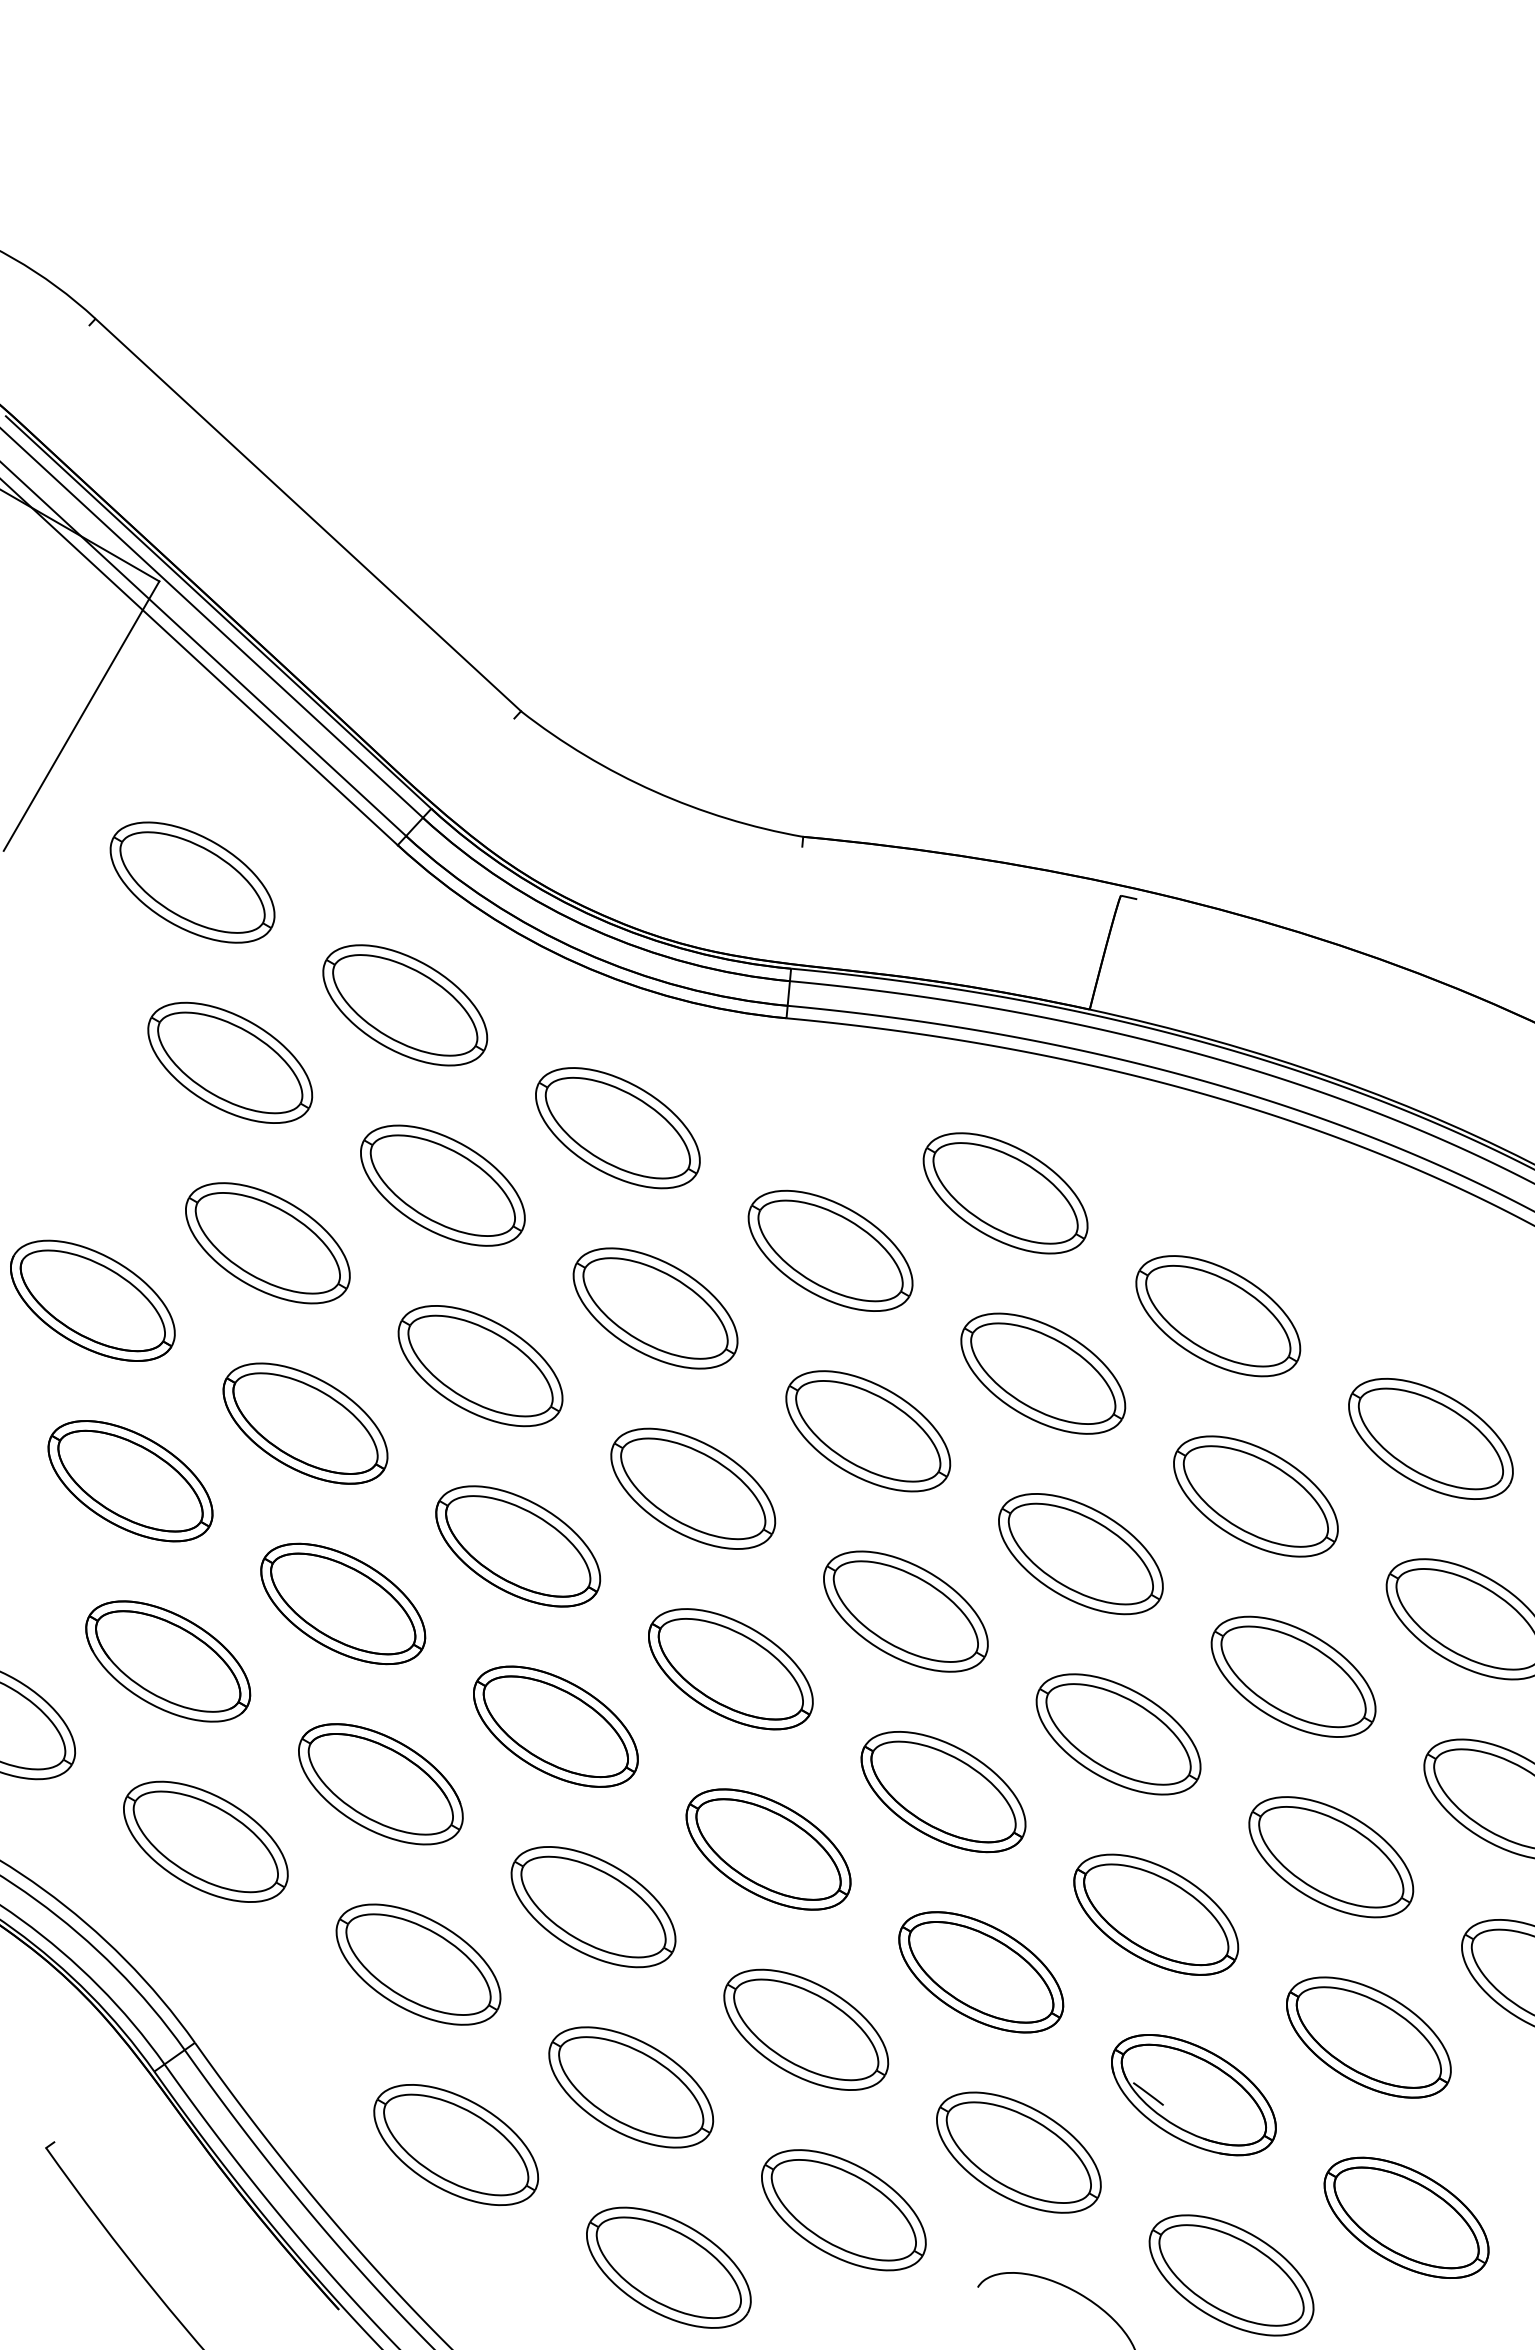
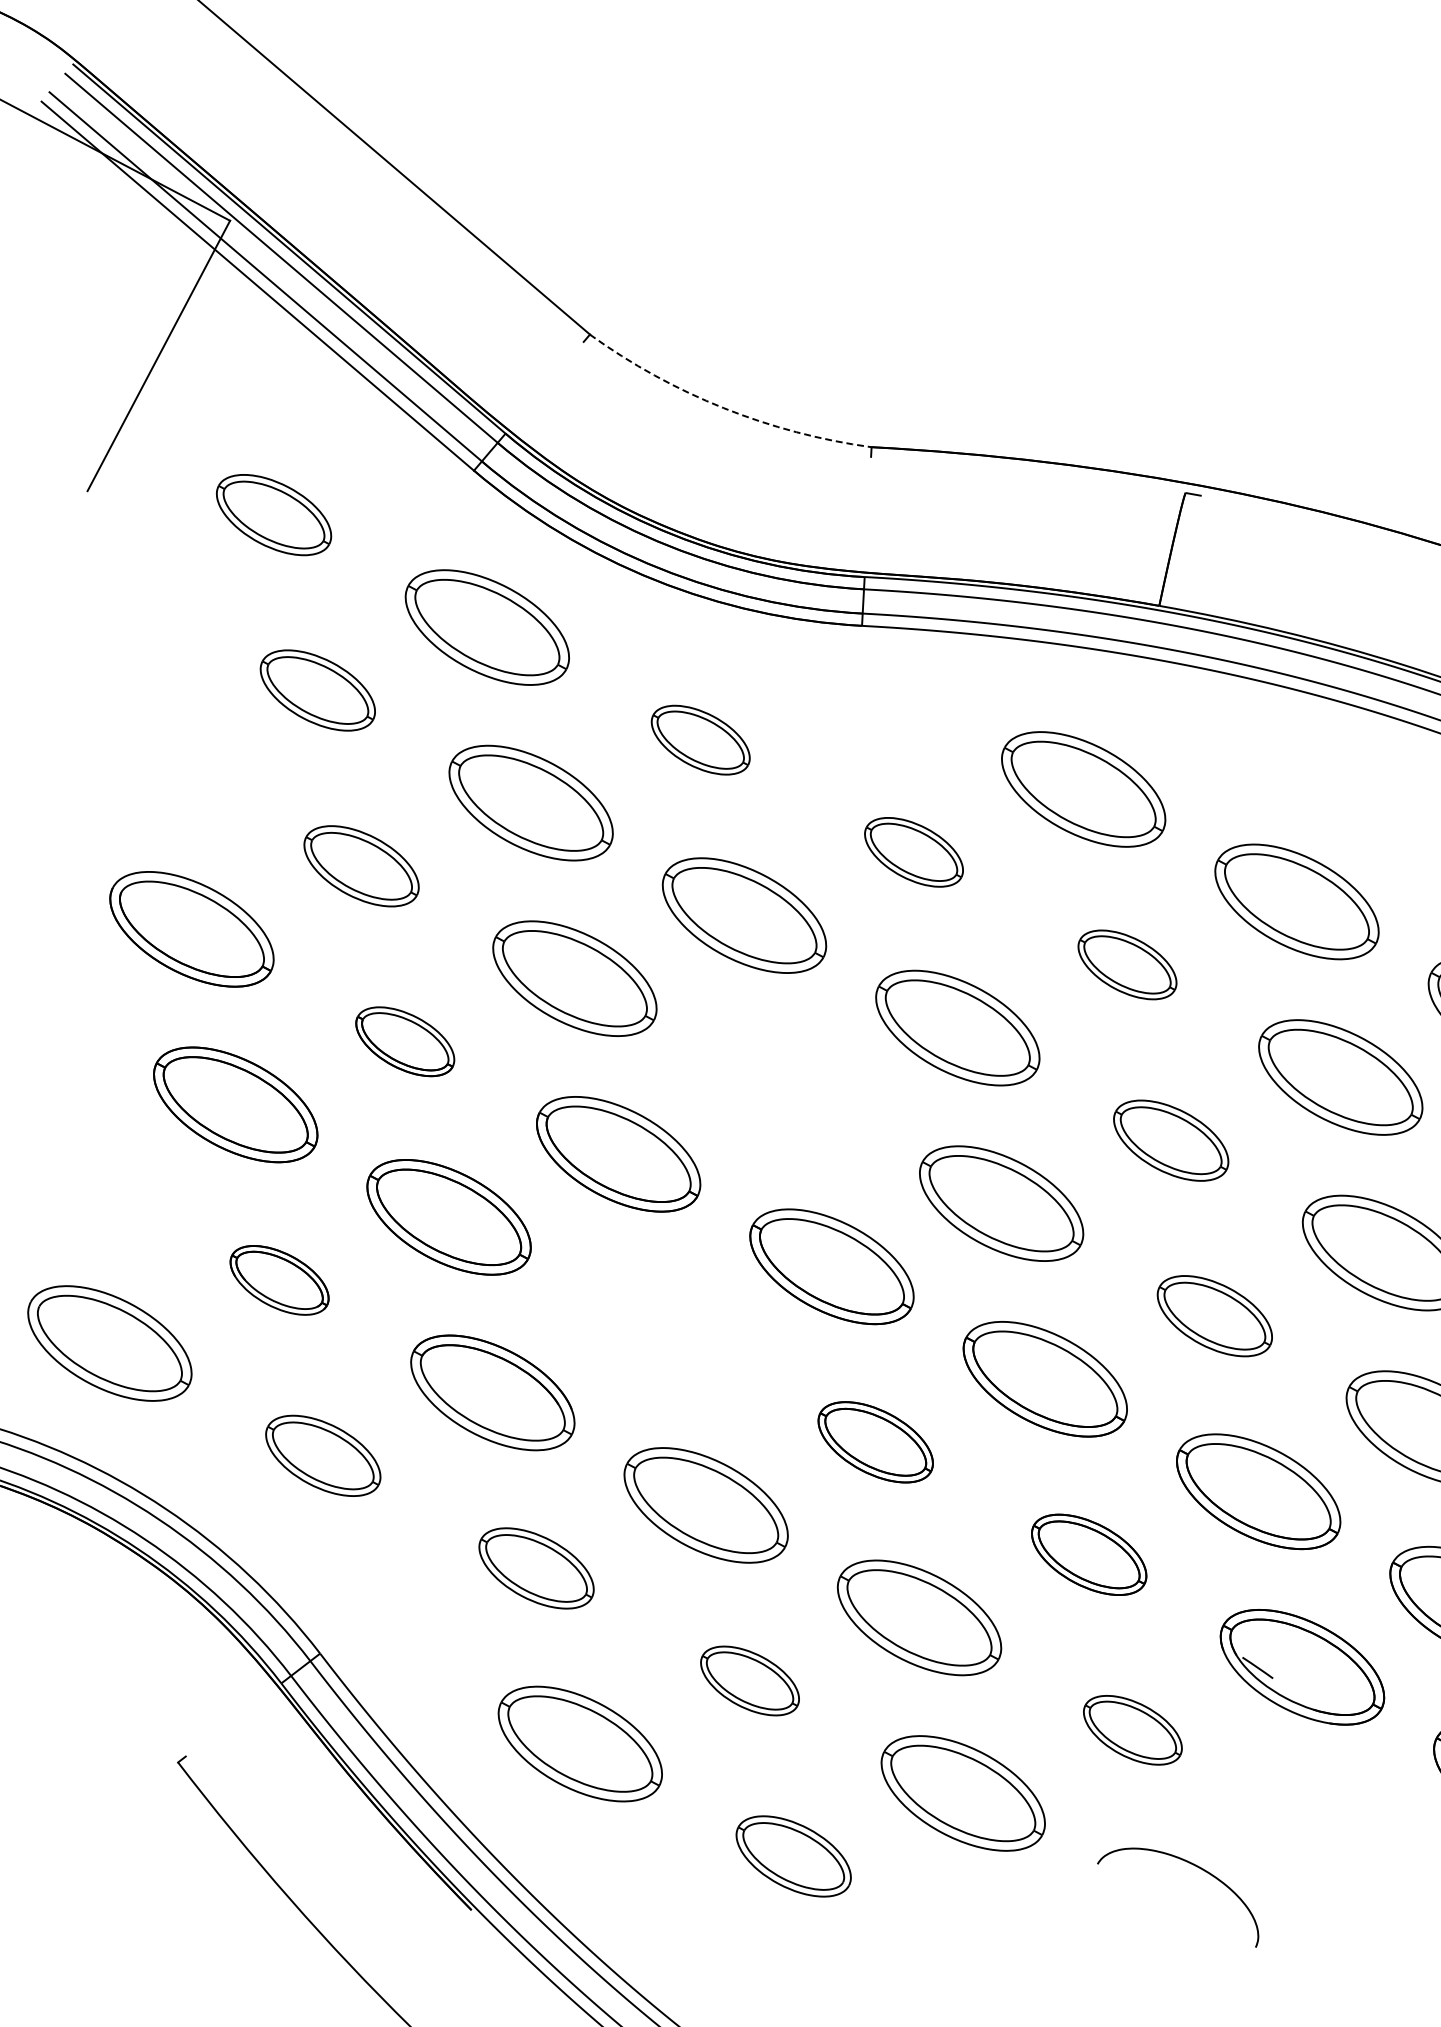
arc: (654, 791) -> (723, 408), solid -> dashed
part: (192, 882) -> (273, 515), size x0.7
part: (230, 1062) -> (318, 690), size x0.7
part: (617, 1128) -> (700, 740), size x0.6
part: (267, 1243) -> (361, 866), size x0.7
part: (830, 1250) -> (913, 852), size x0.6
part: (1043, 1373) -> (1127, 964), size x0.6
part: (305, 1423) -> (405, 1041), size x0.6
part: (693, 1488) -> (788, 1090), removed
part: (1080, 1554) -> (1170, 1141), size x0.7
part: (168, 1661) -> (279, 1280), size x0.6
part: (555, 1726) -> (662, 1329), removed
part: (1118, 1734) -> (1214, 1316), size x0.7
part: (205, 1841) -> (322, 1455), size x0.7
part: (768, 1849) -> (875, 1442), size x0.7
part: (418, 1964) -> (536, 1568), size x0.7
part: (981, 1972) -> (1089, 1554), size x0.7
part: (631, 2087) -> (750, 1681), size x0.6
part: (1018, 2152) -> (1132, 1730), size x0.6
part: (668, 2267) -> (793, 1856), size x0.7
part: (1231, 2275) -> (1346, 1842), removed

